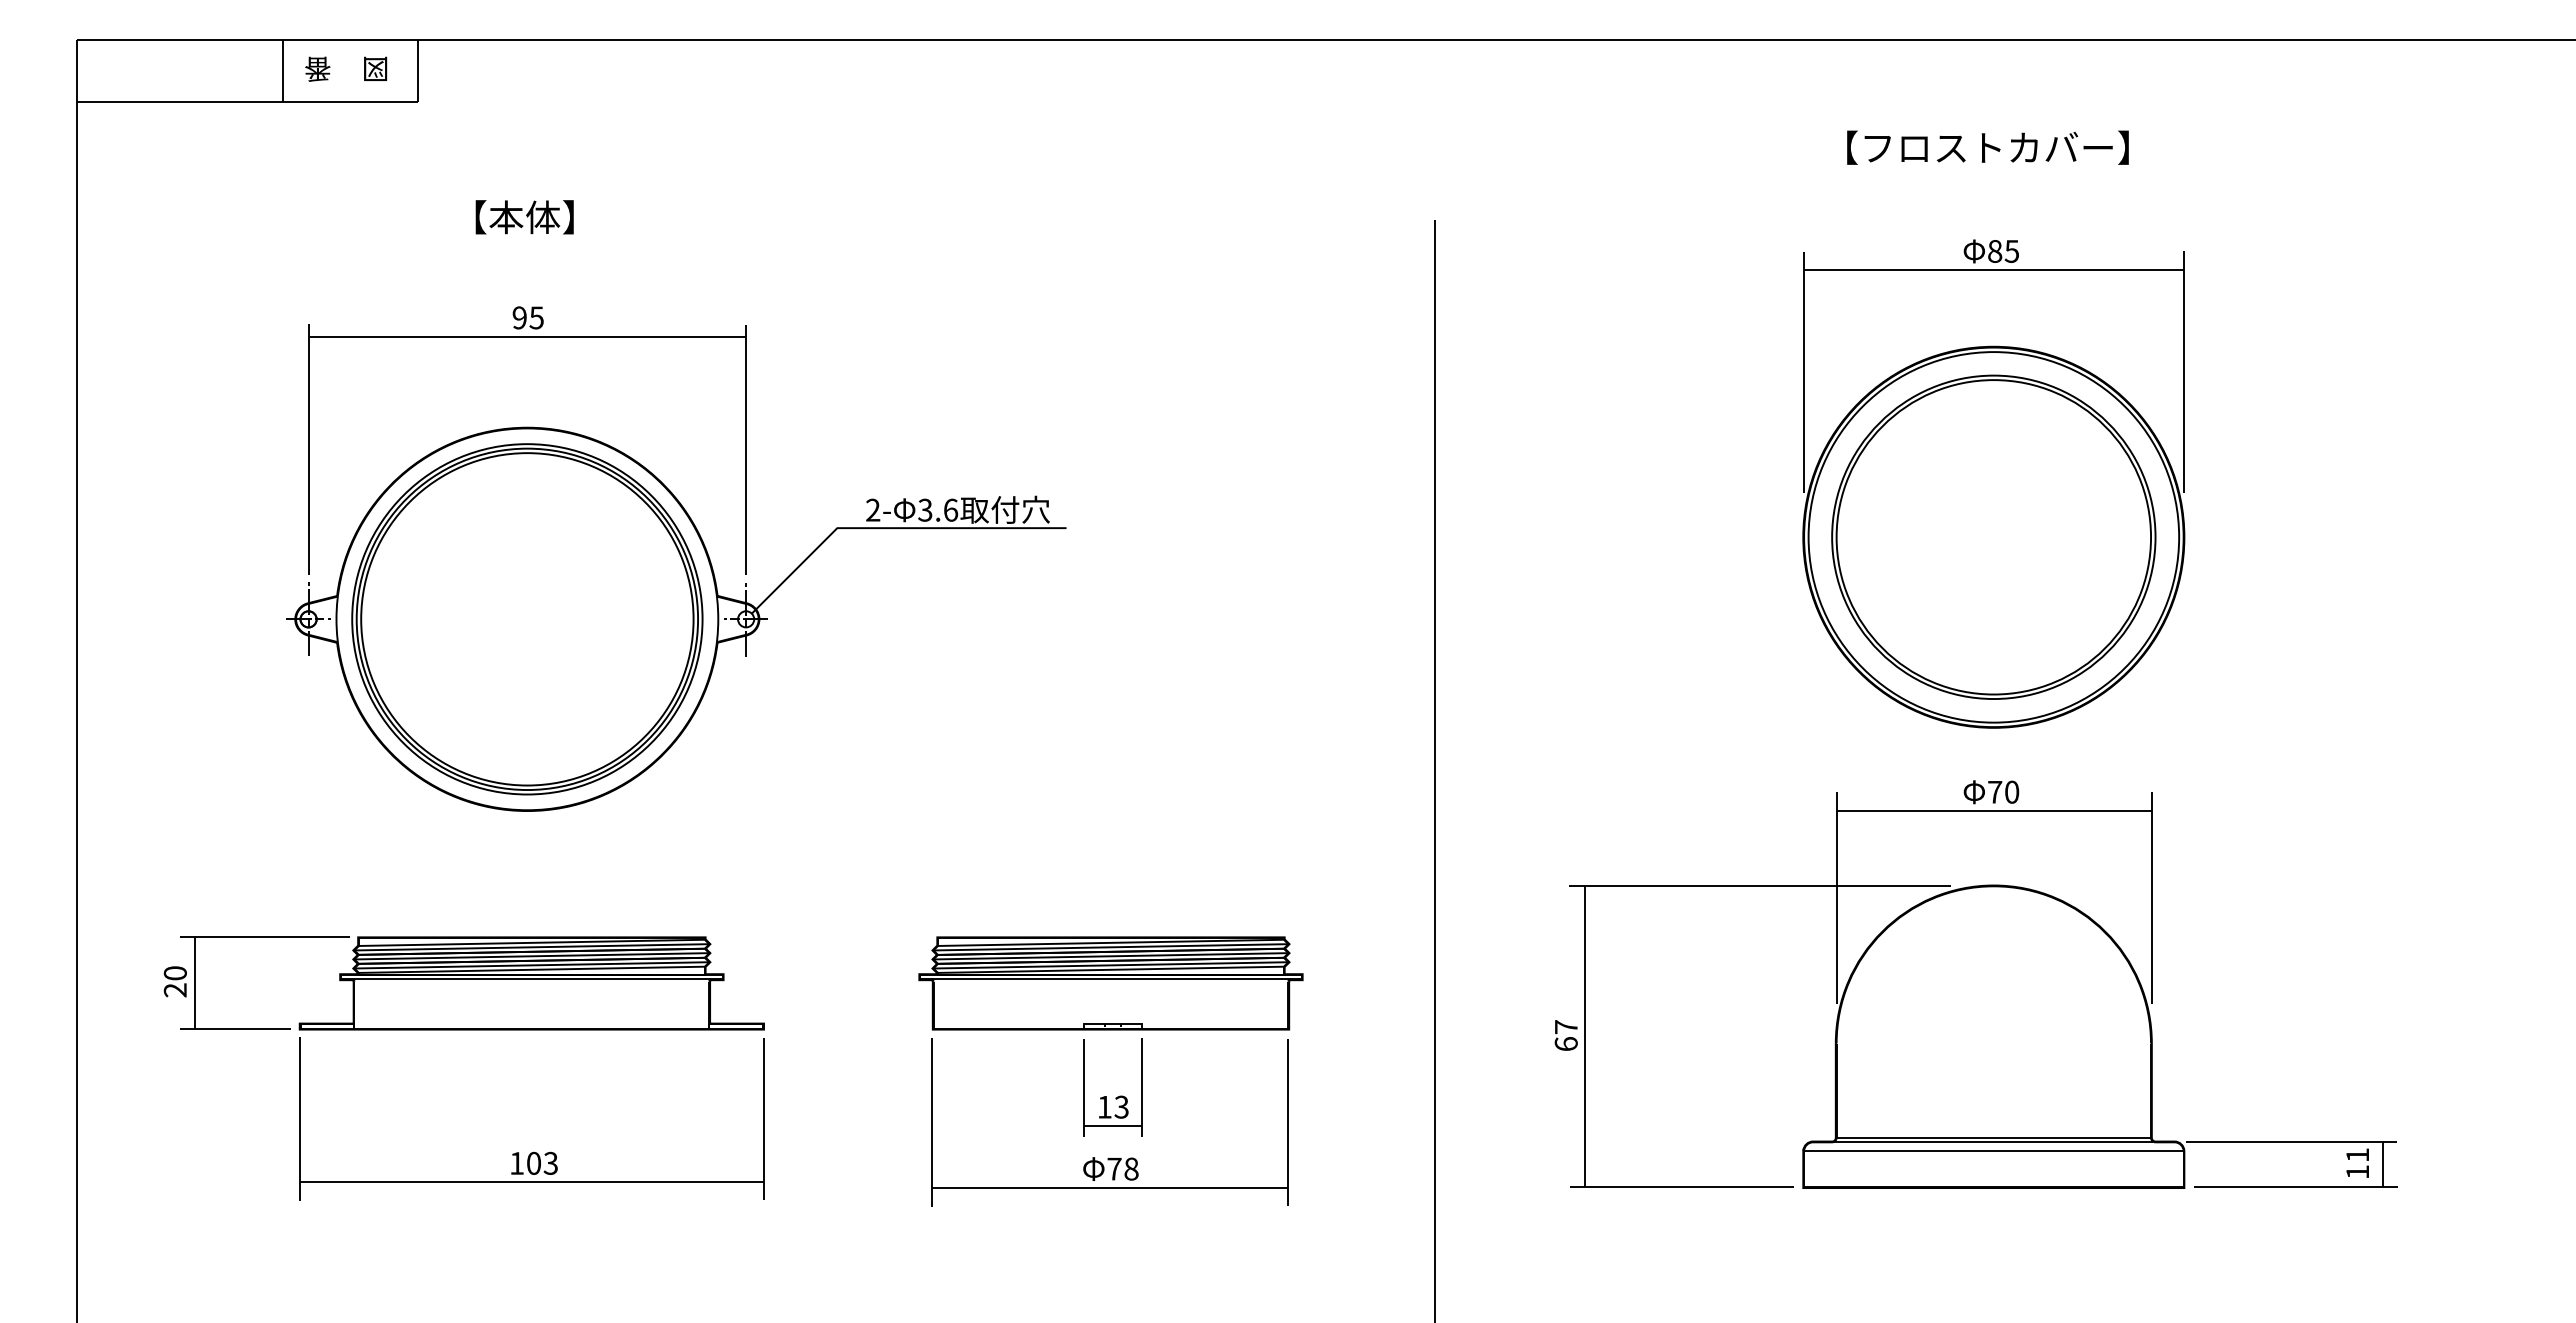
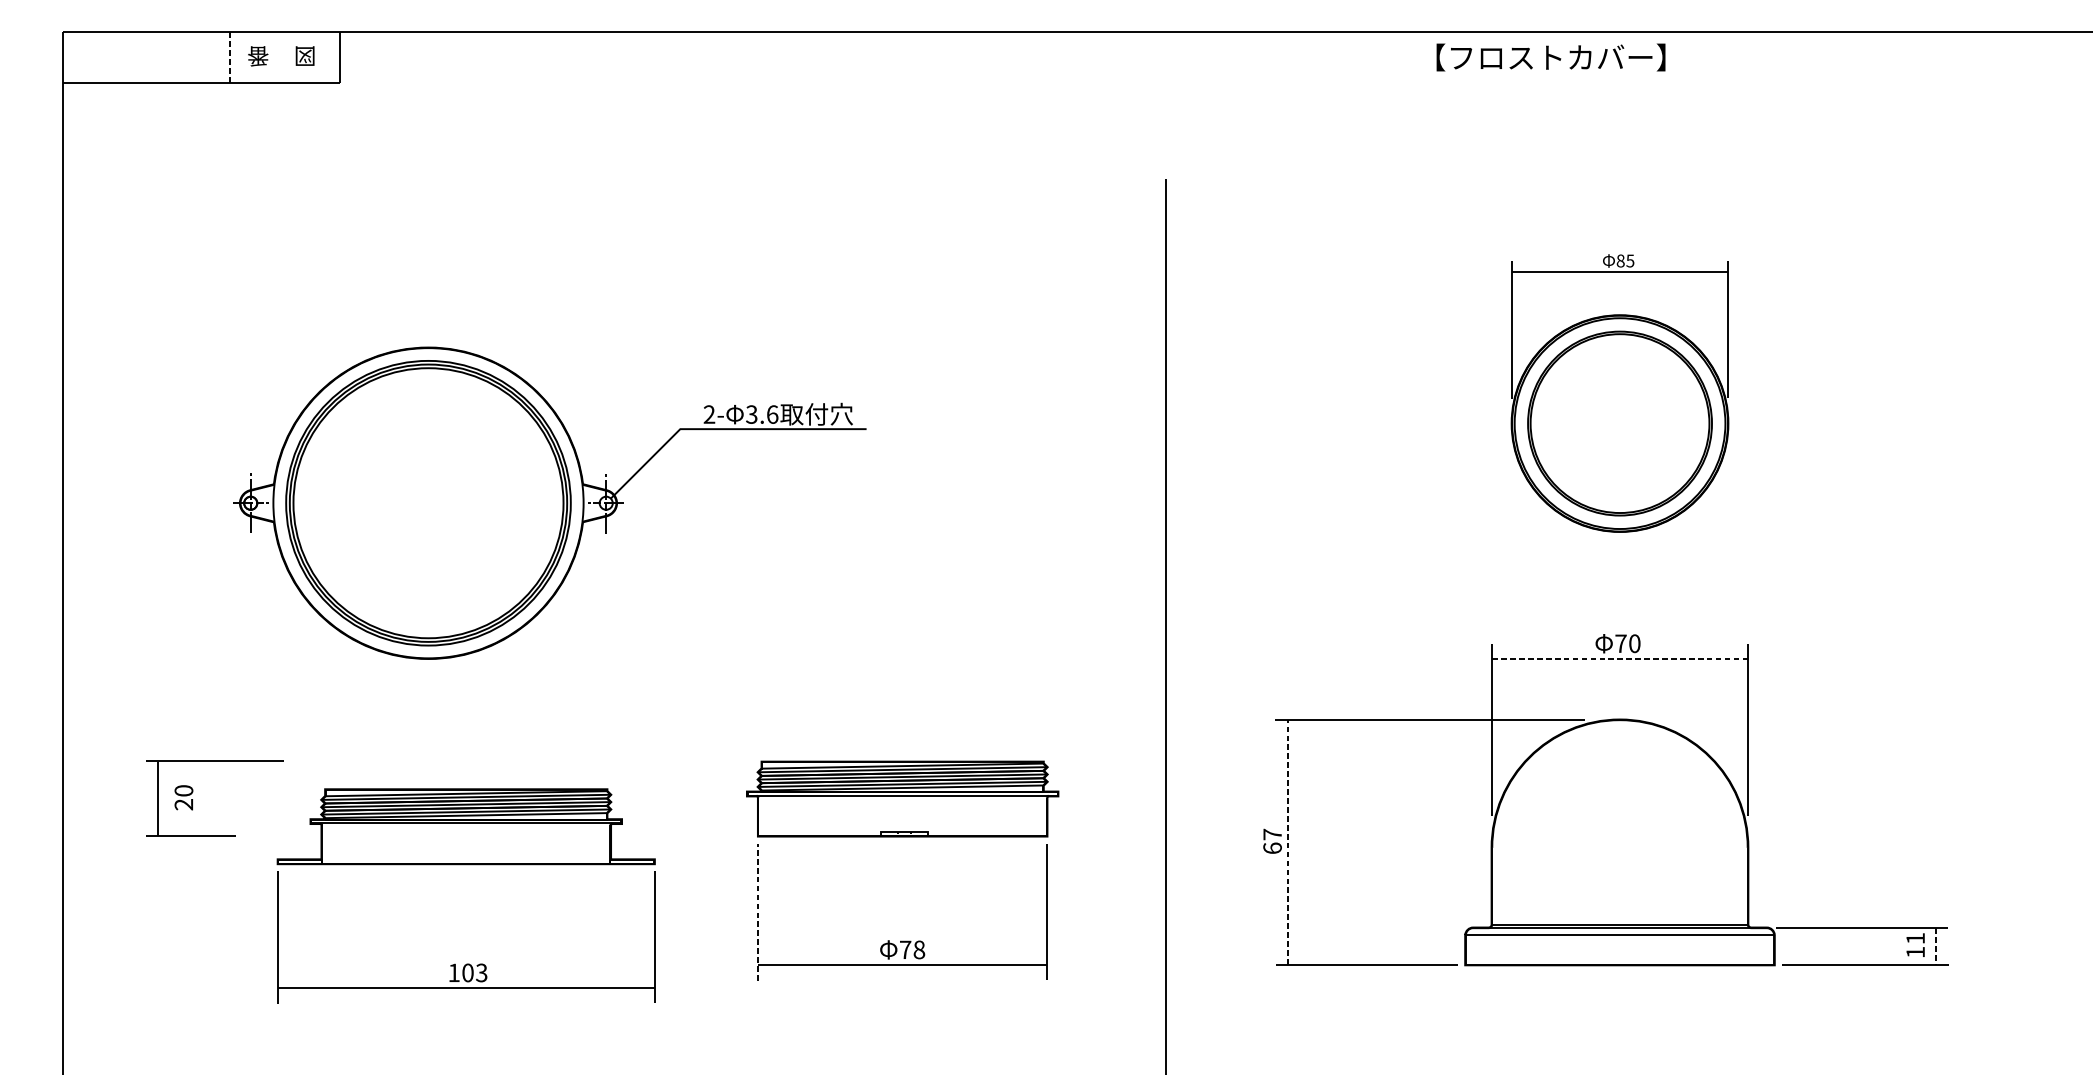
line: (283, 71) -> (230, 58), solid -> dashed
part: (1987, 147) -> (1550, 57), moved
part: (524, 217) -> (426, 176), removed
part: (527, 337) -> (428, 274), removed
part: (1993, 483) -> (1619, 392), size x0.7
line: (1994, 811) -> (1620, 659), solid -> dashed
part: (174, 981) -> (183, 797), moved
part: (531, 1030) -> (465, 864), moved
line: (1585, 1036) -> (1288, 842), solid -> dashed
part: (1117, 1096) -> (907, 890), removed
line: (932, 1122) -> (757, 912), solid -> dashed
line: (2382, 1165) -> (1935, 947), solid -> dashed

